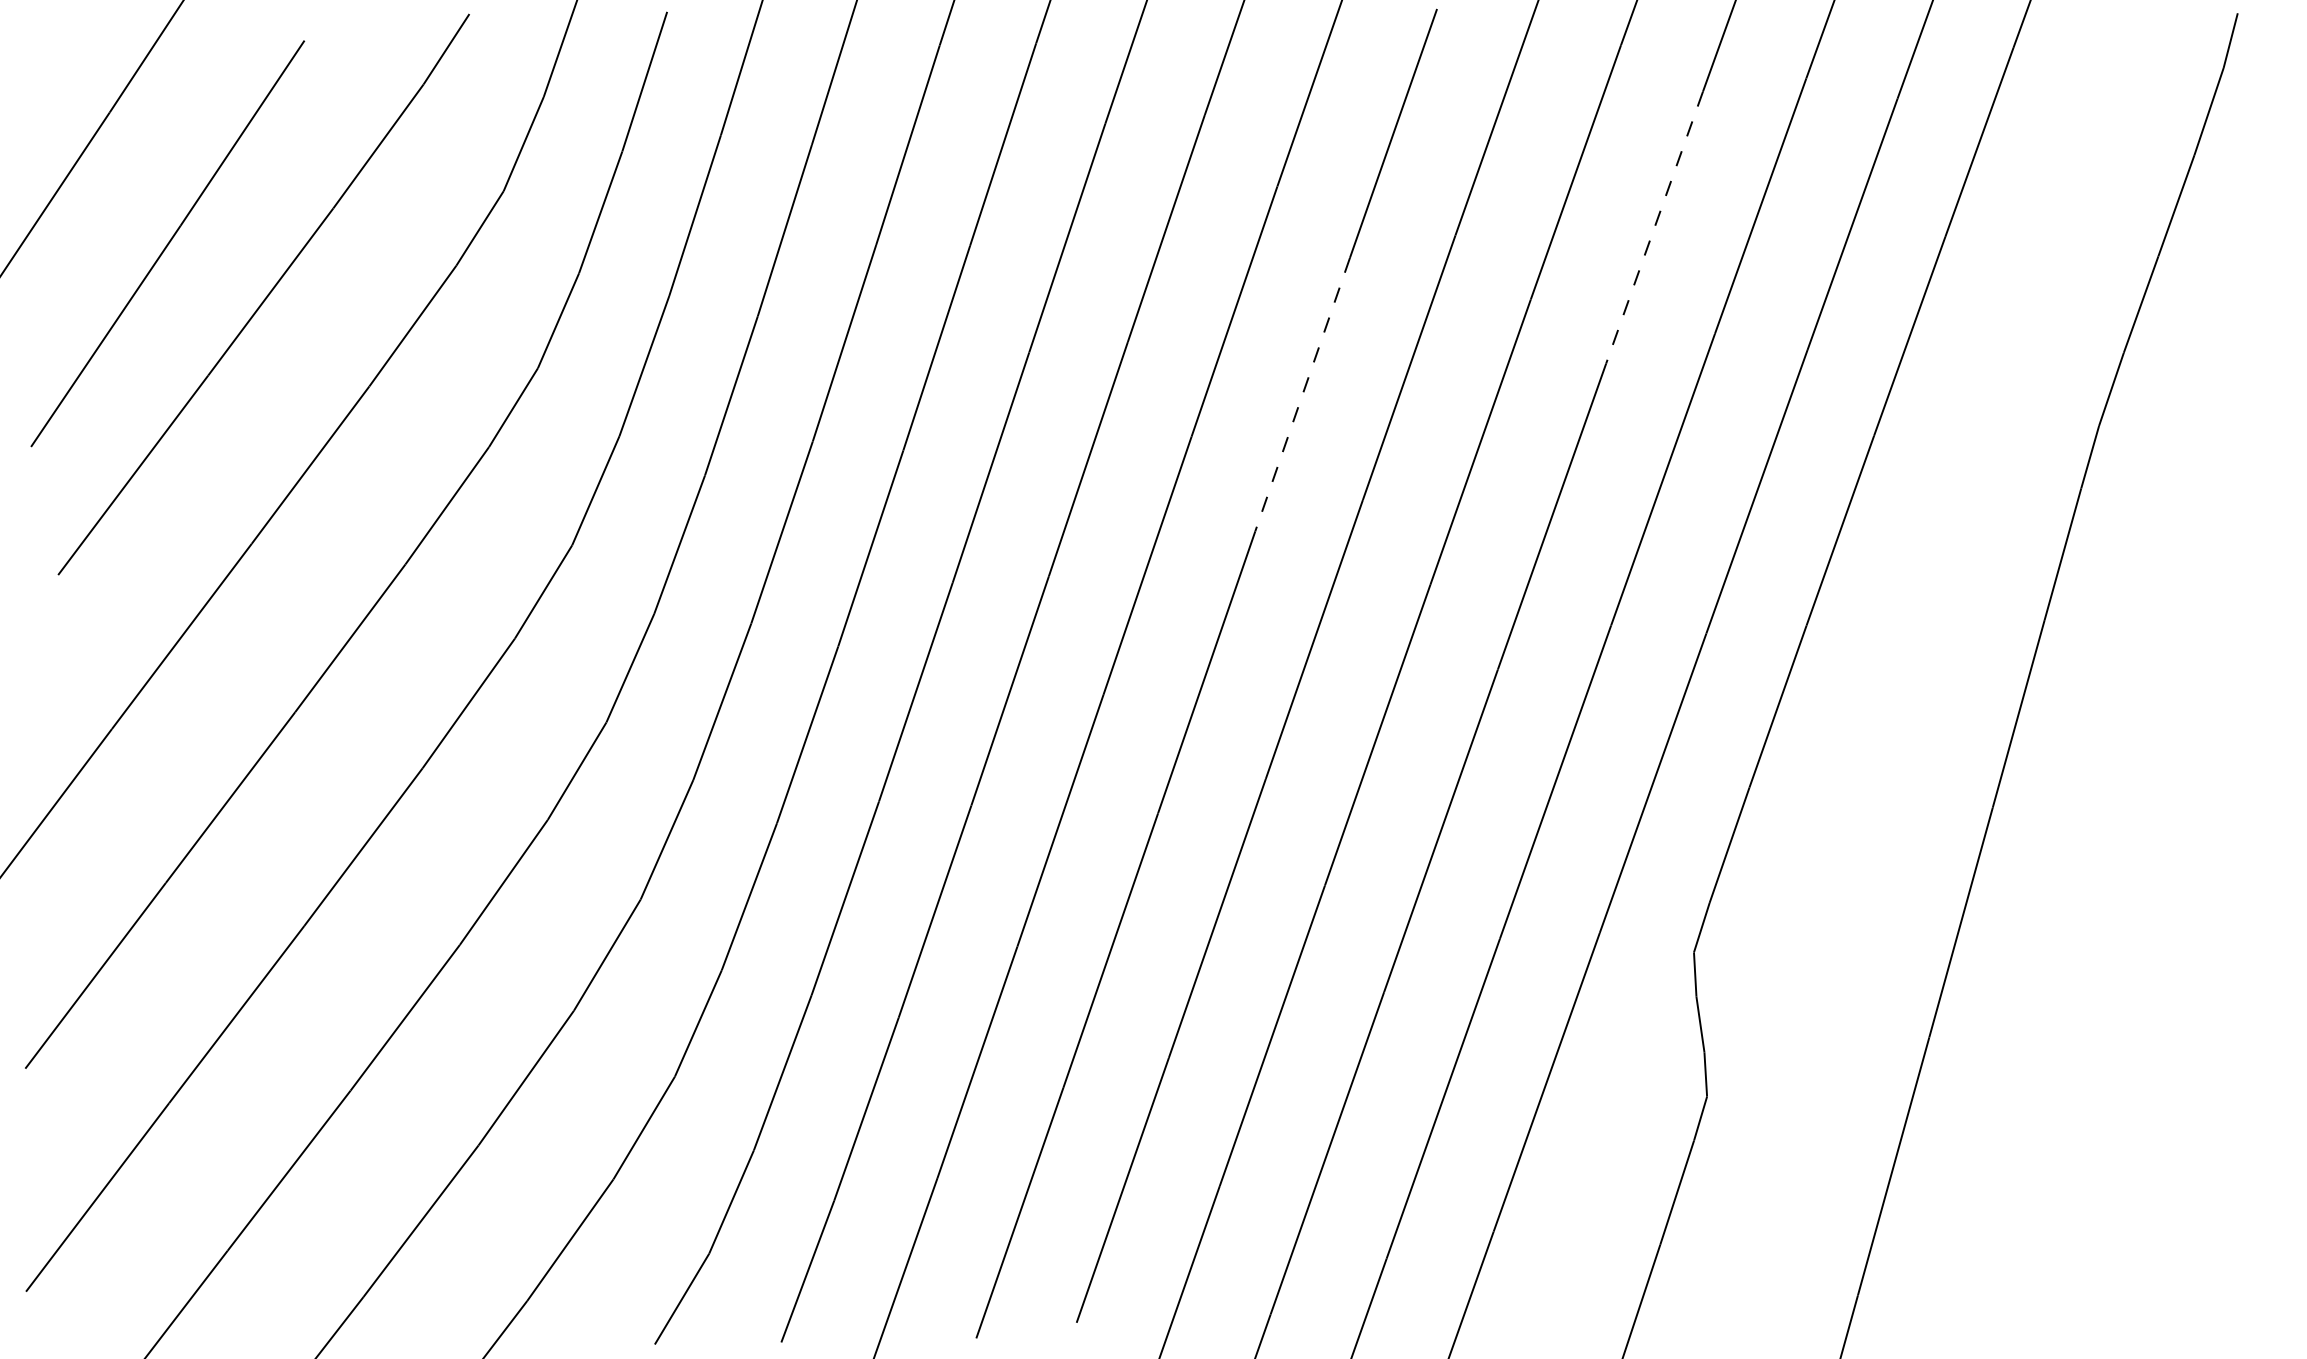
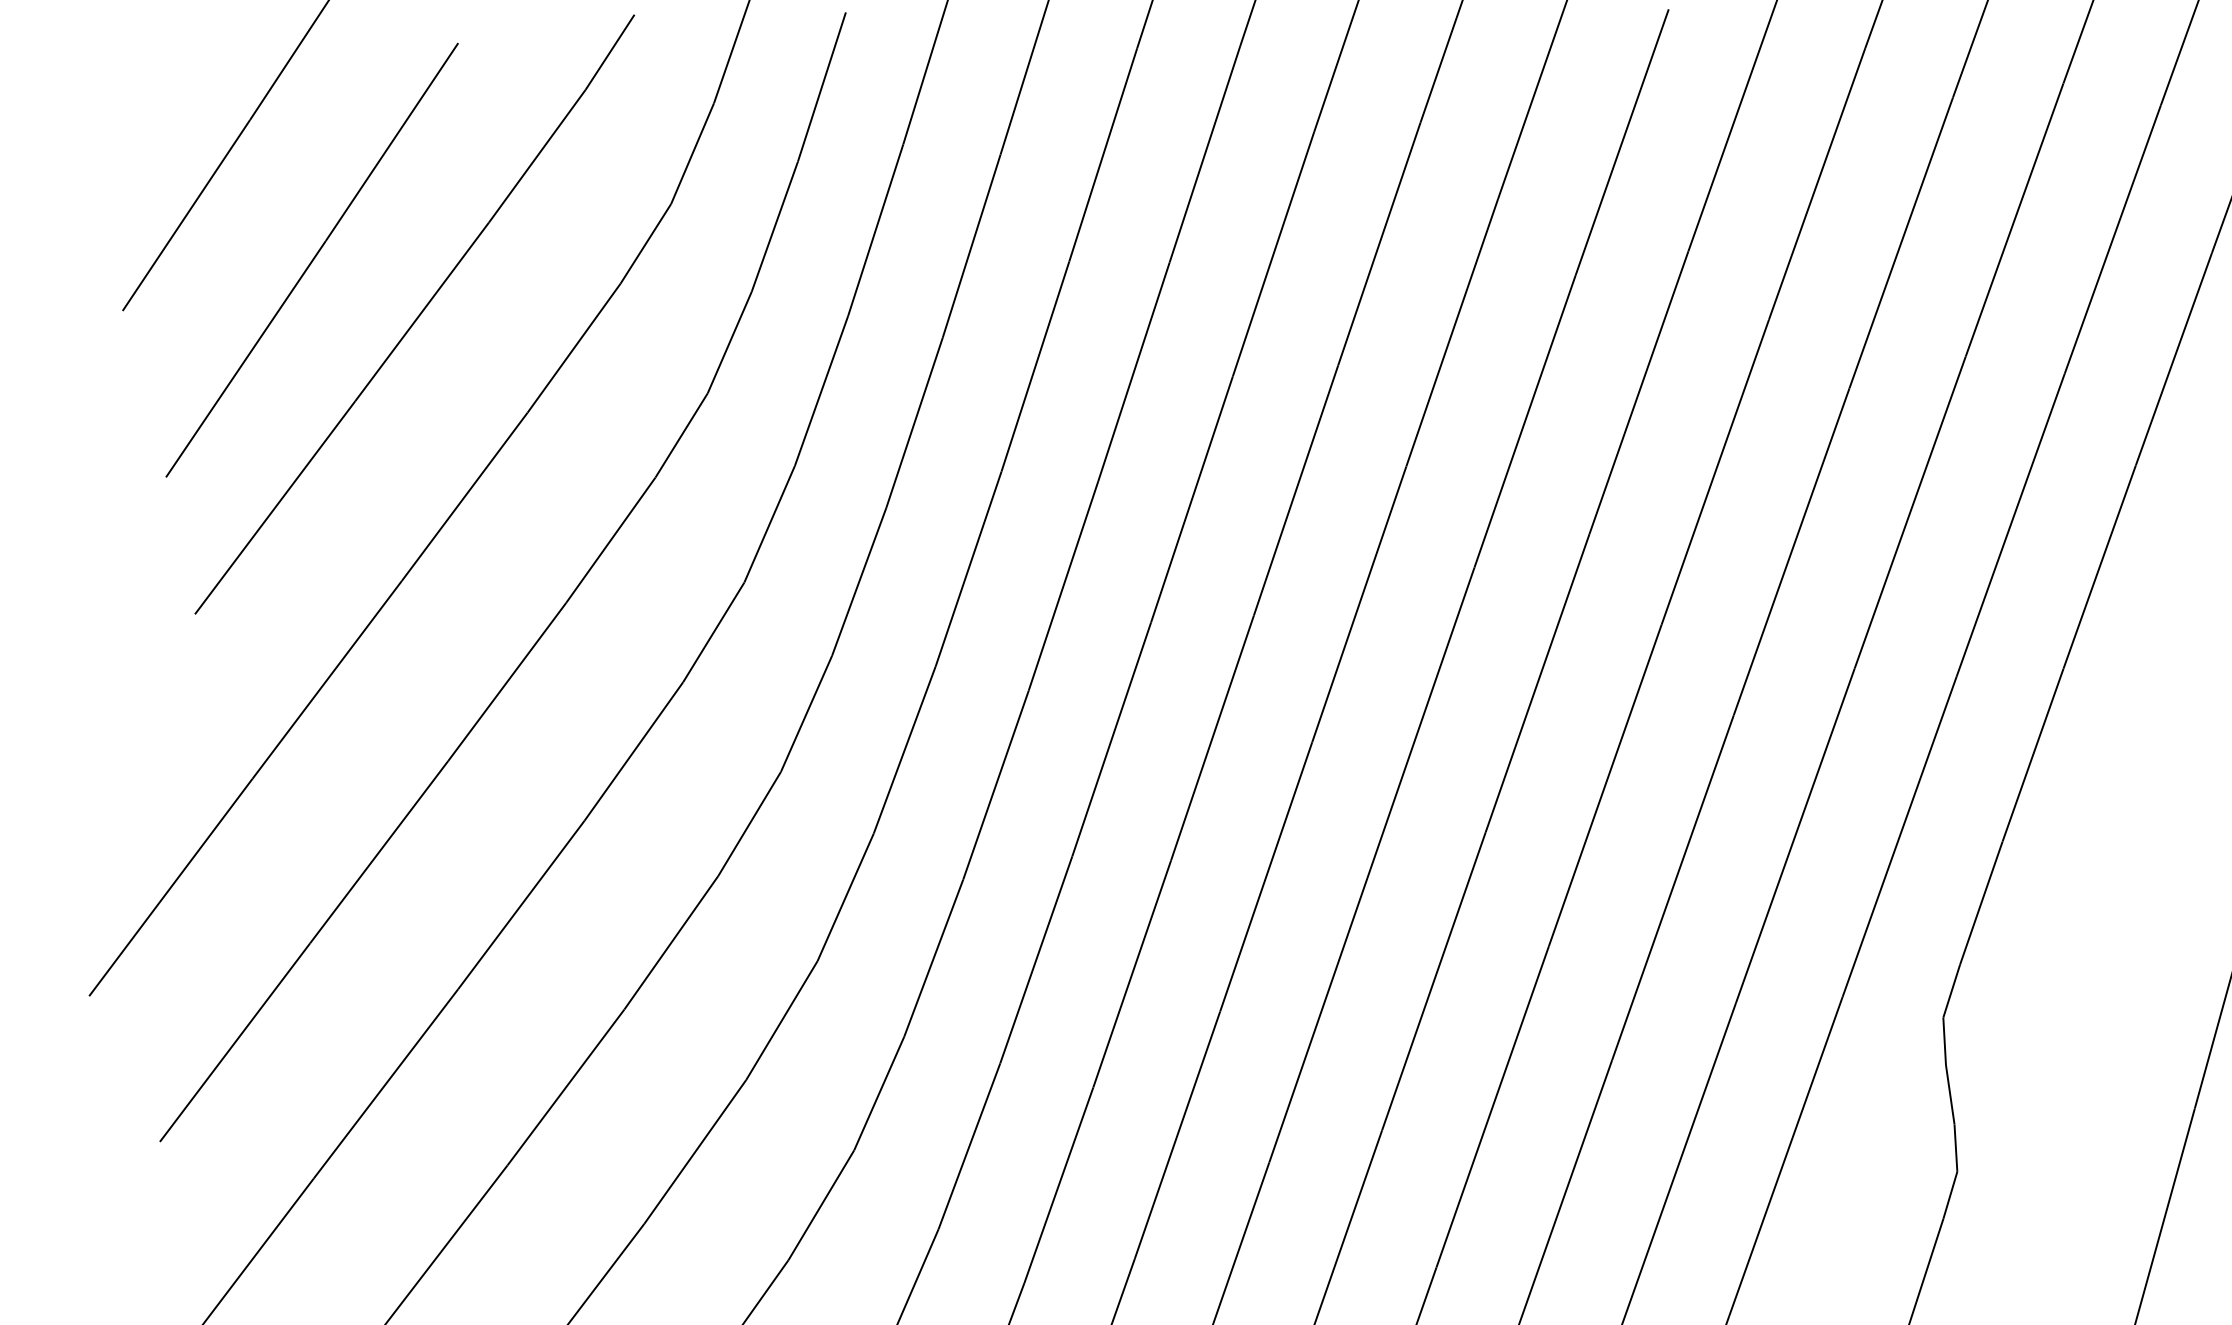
line: (1654, 228) -> (1901, 243), dashed -> solid
line: (1302, 394) -> (1524, 421), dashed -> solid

